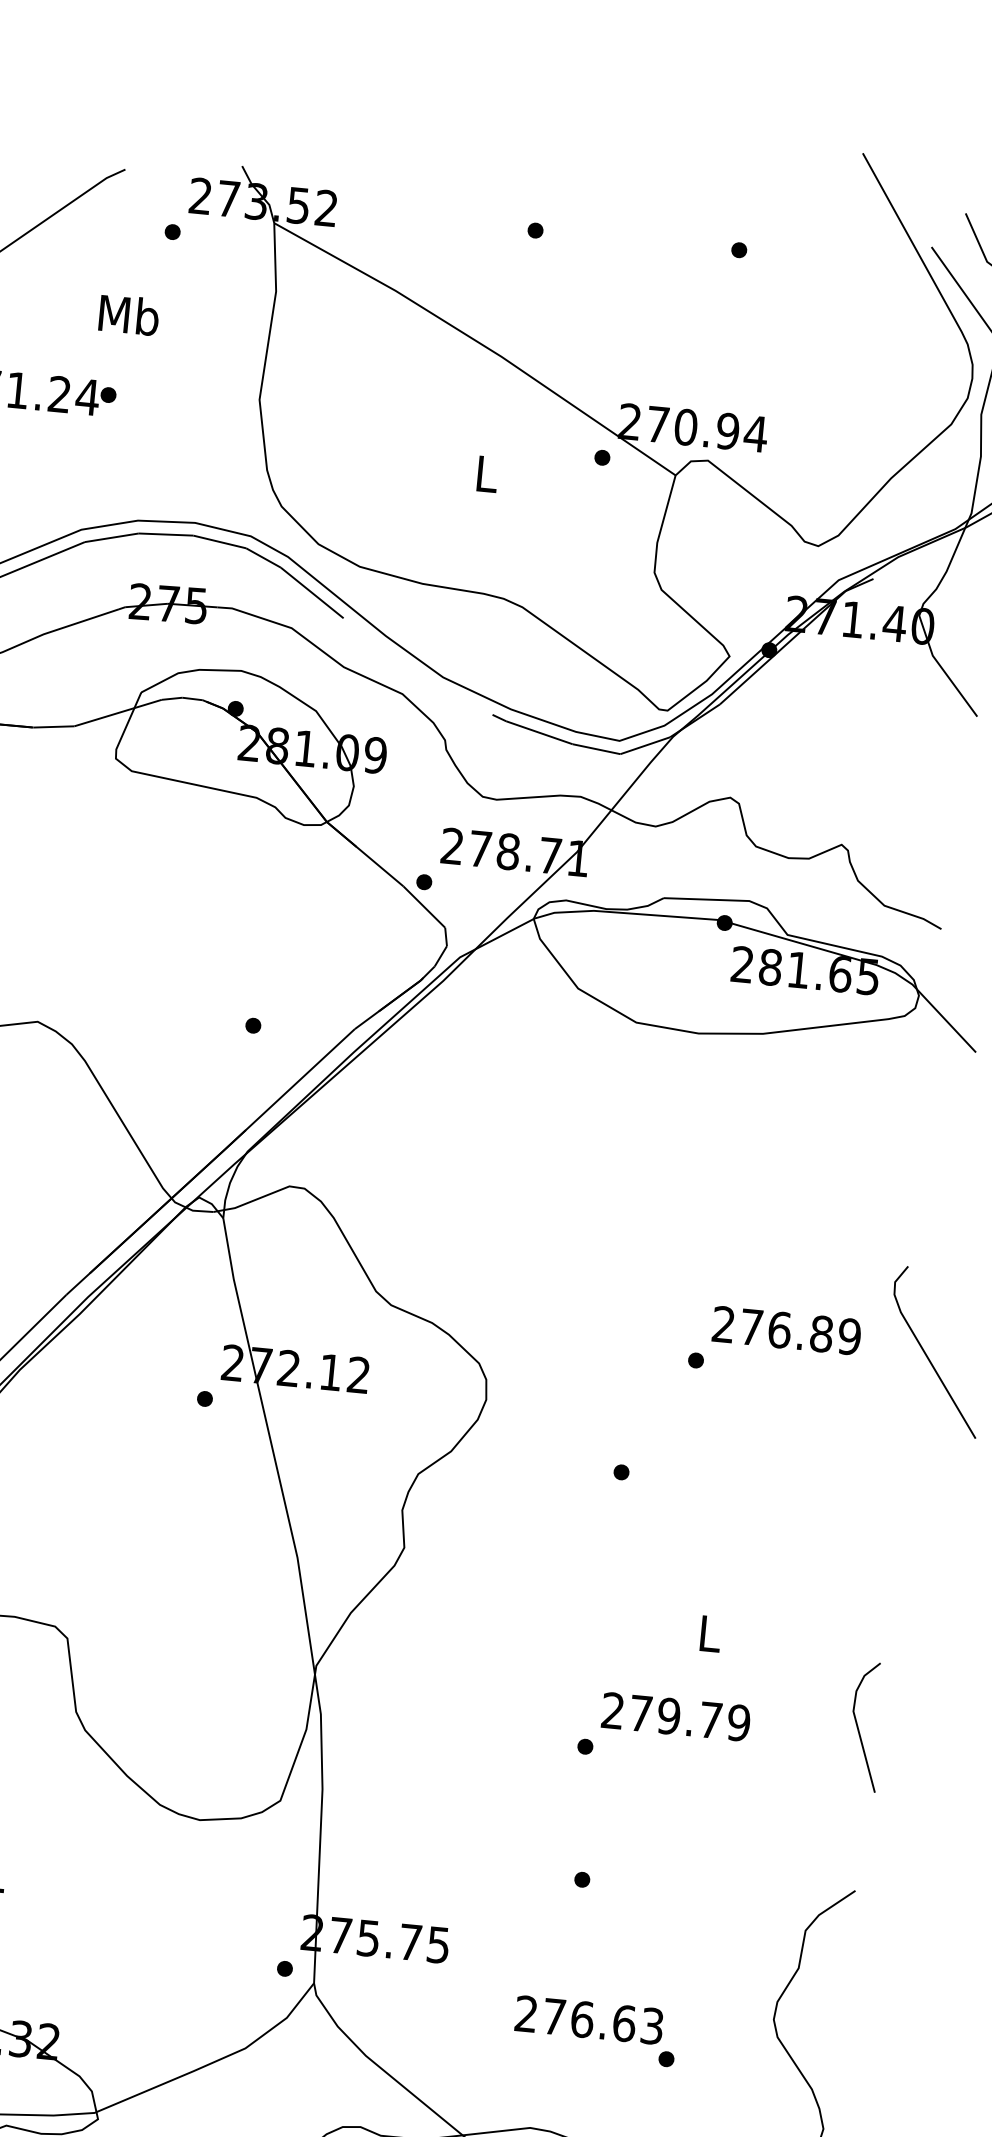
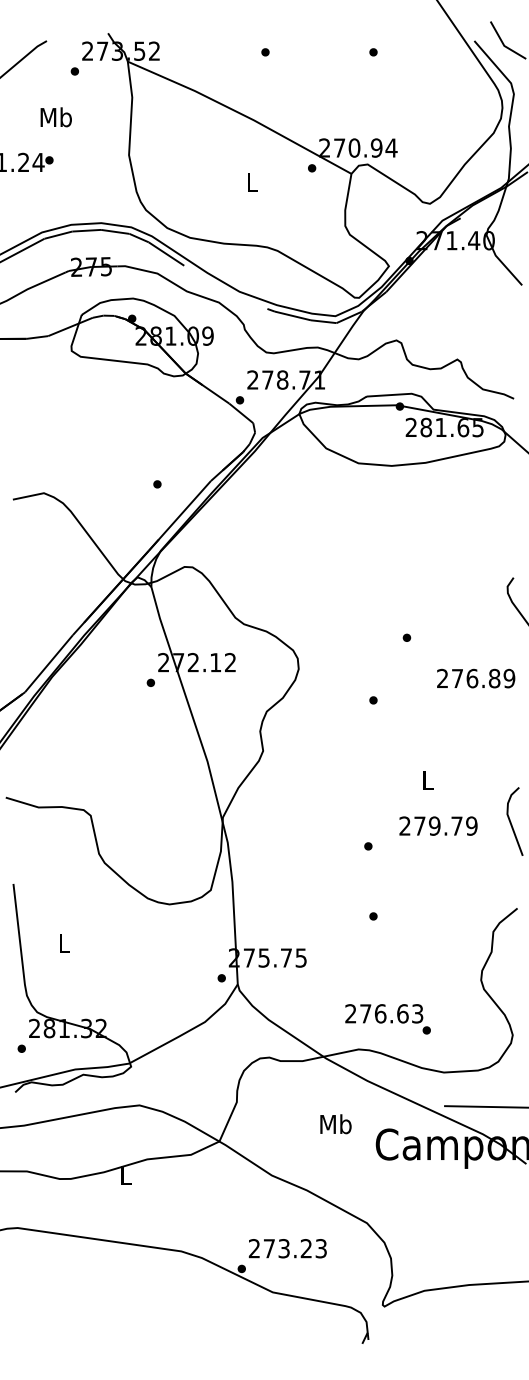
text: (787, 1330) -> (476, 678), moved
text: (676, 1715) -> (438, 825), moved
text: (594, 2031) -> (387, 1019), moved

